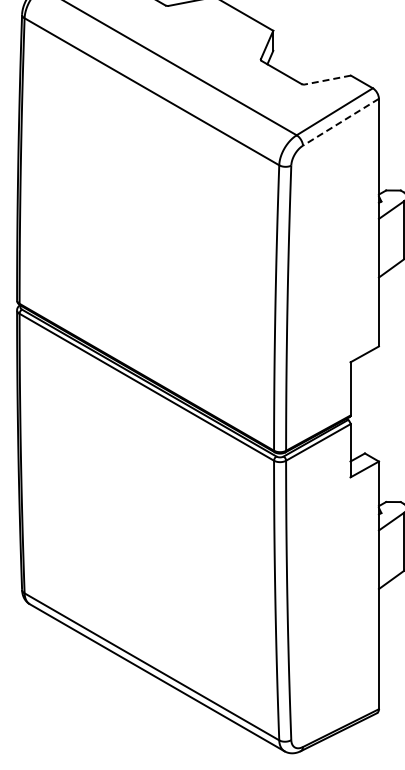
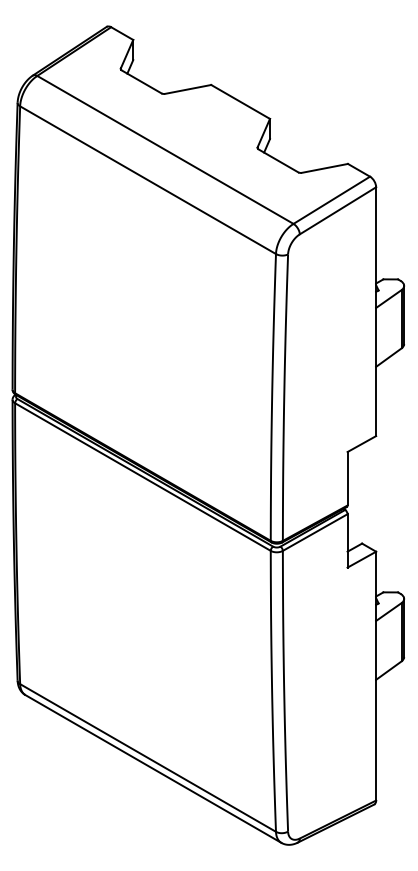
line: (327, 80) -> (324, 168), dashed -> solid
line: (341, 121) -> (338, 210), dashed -> solid

